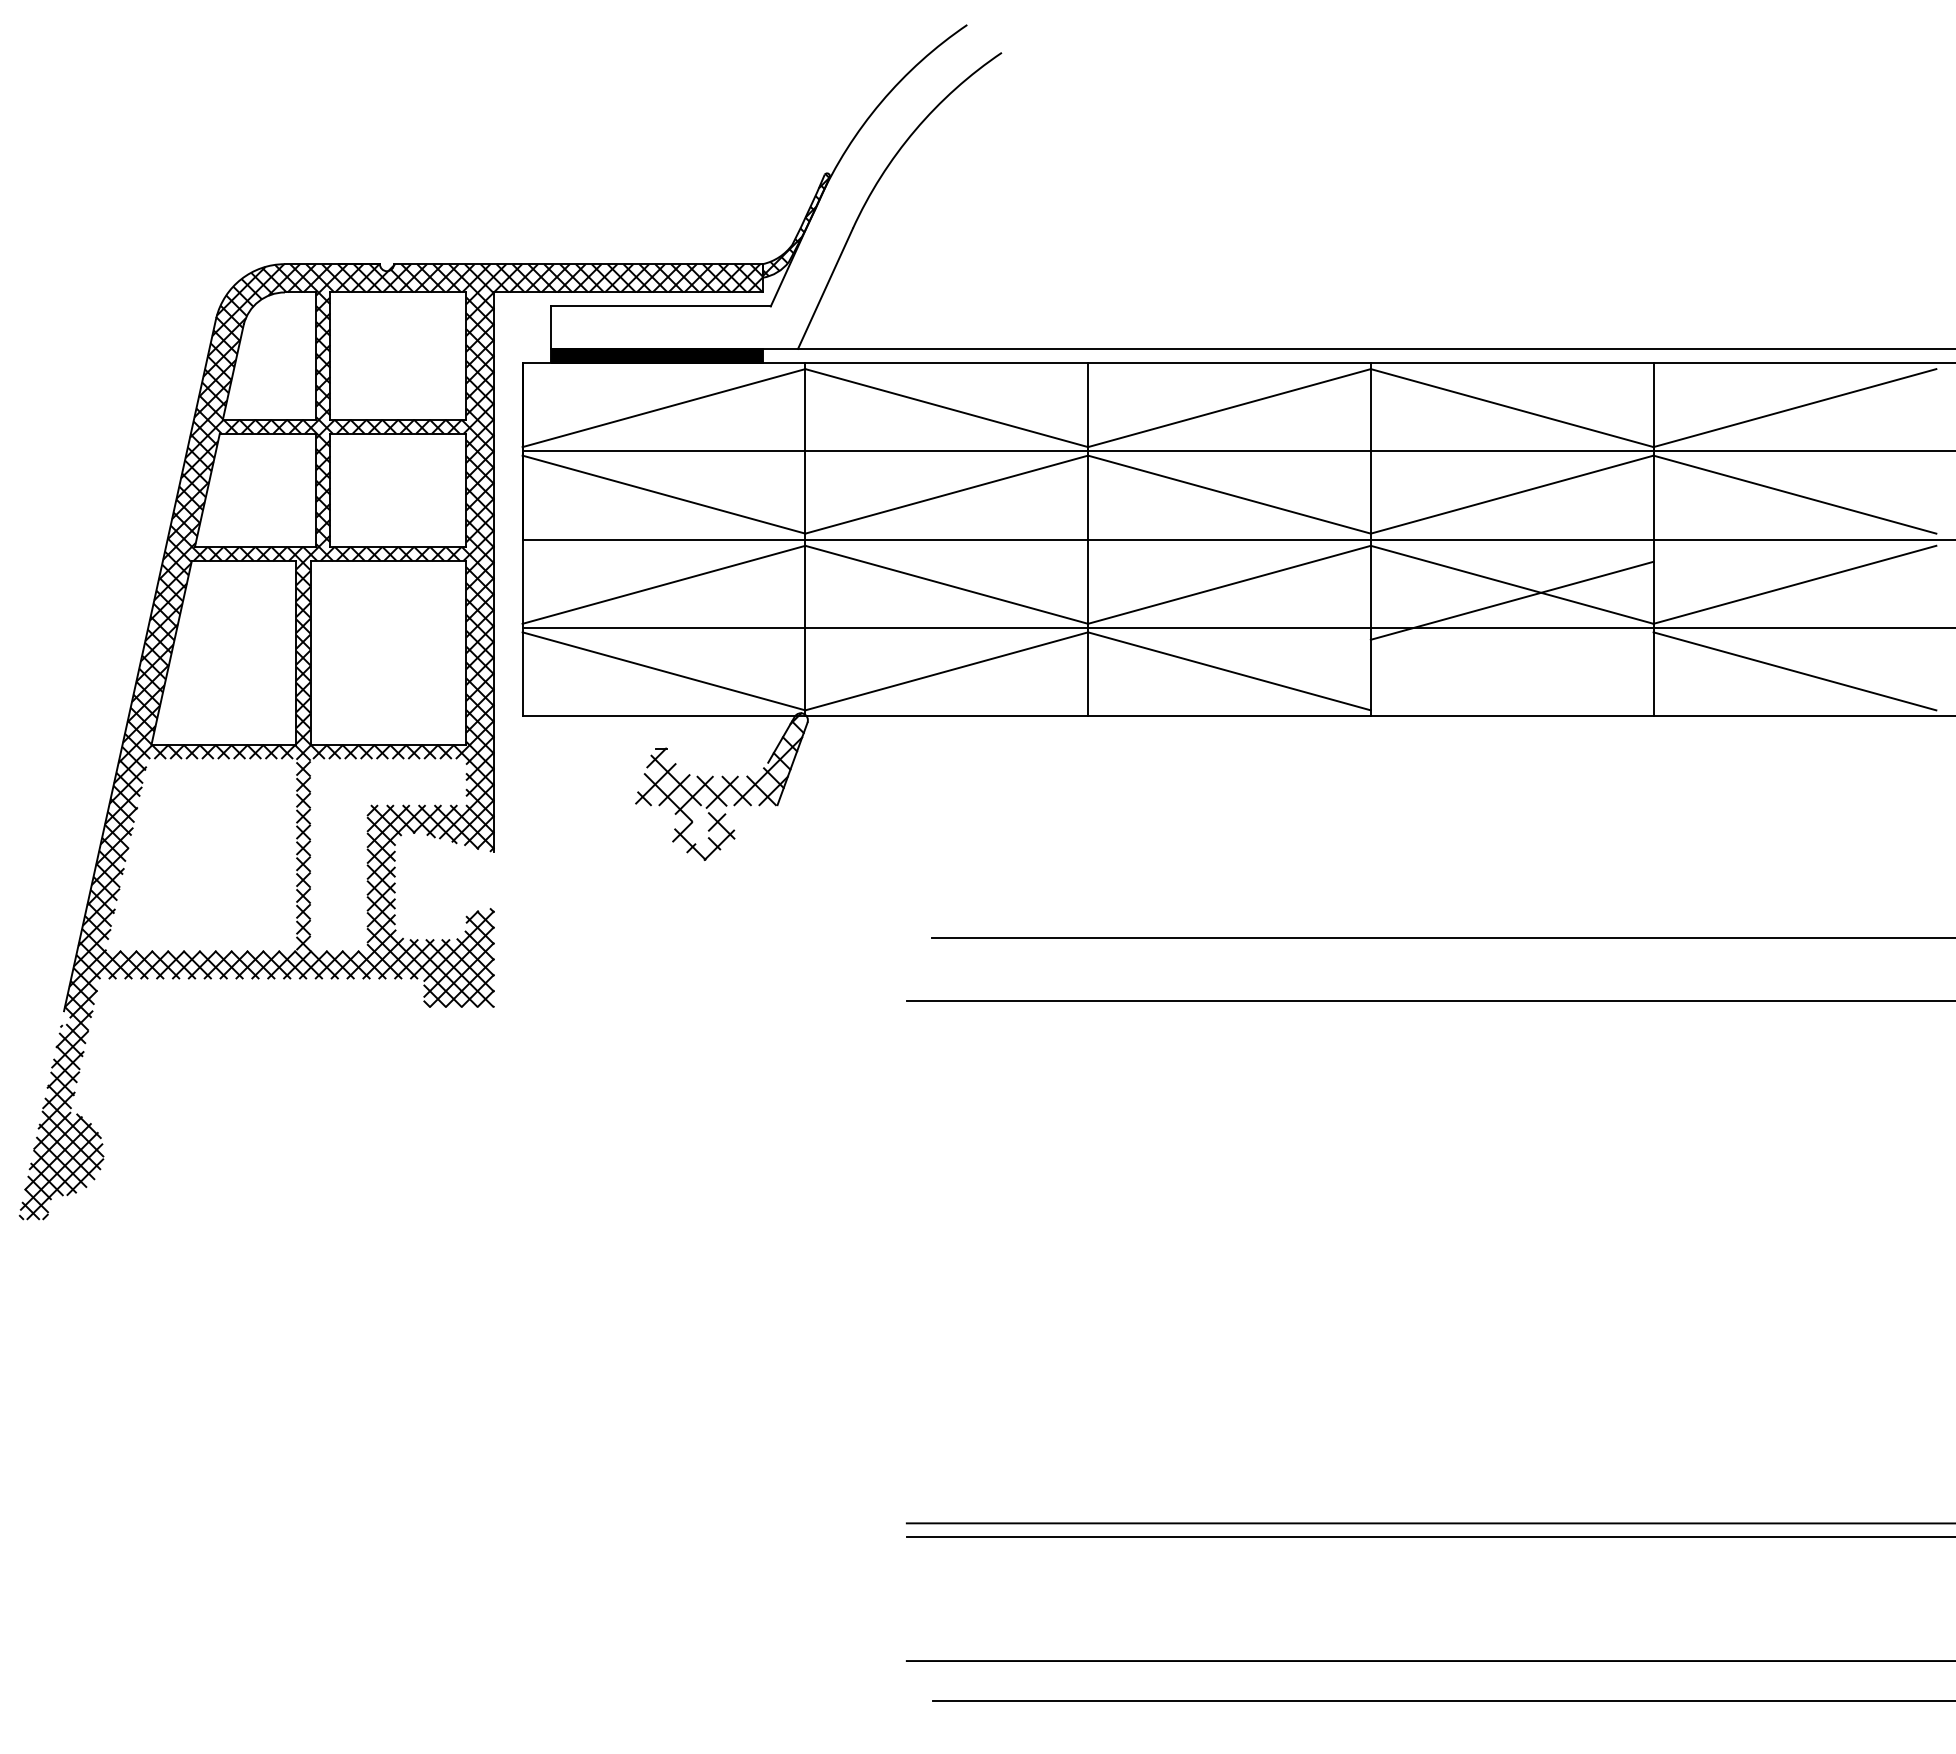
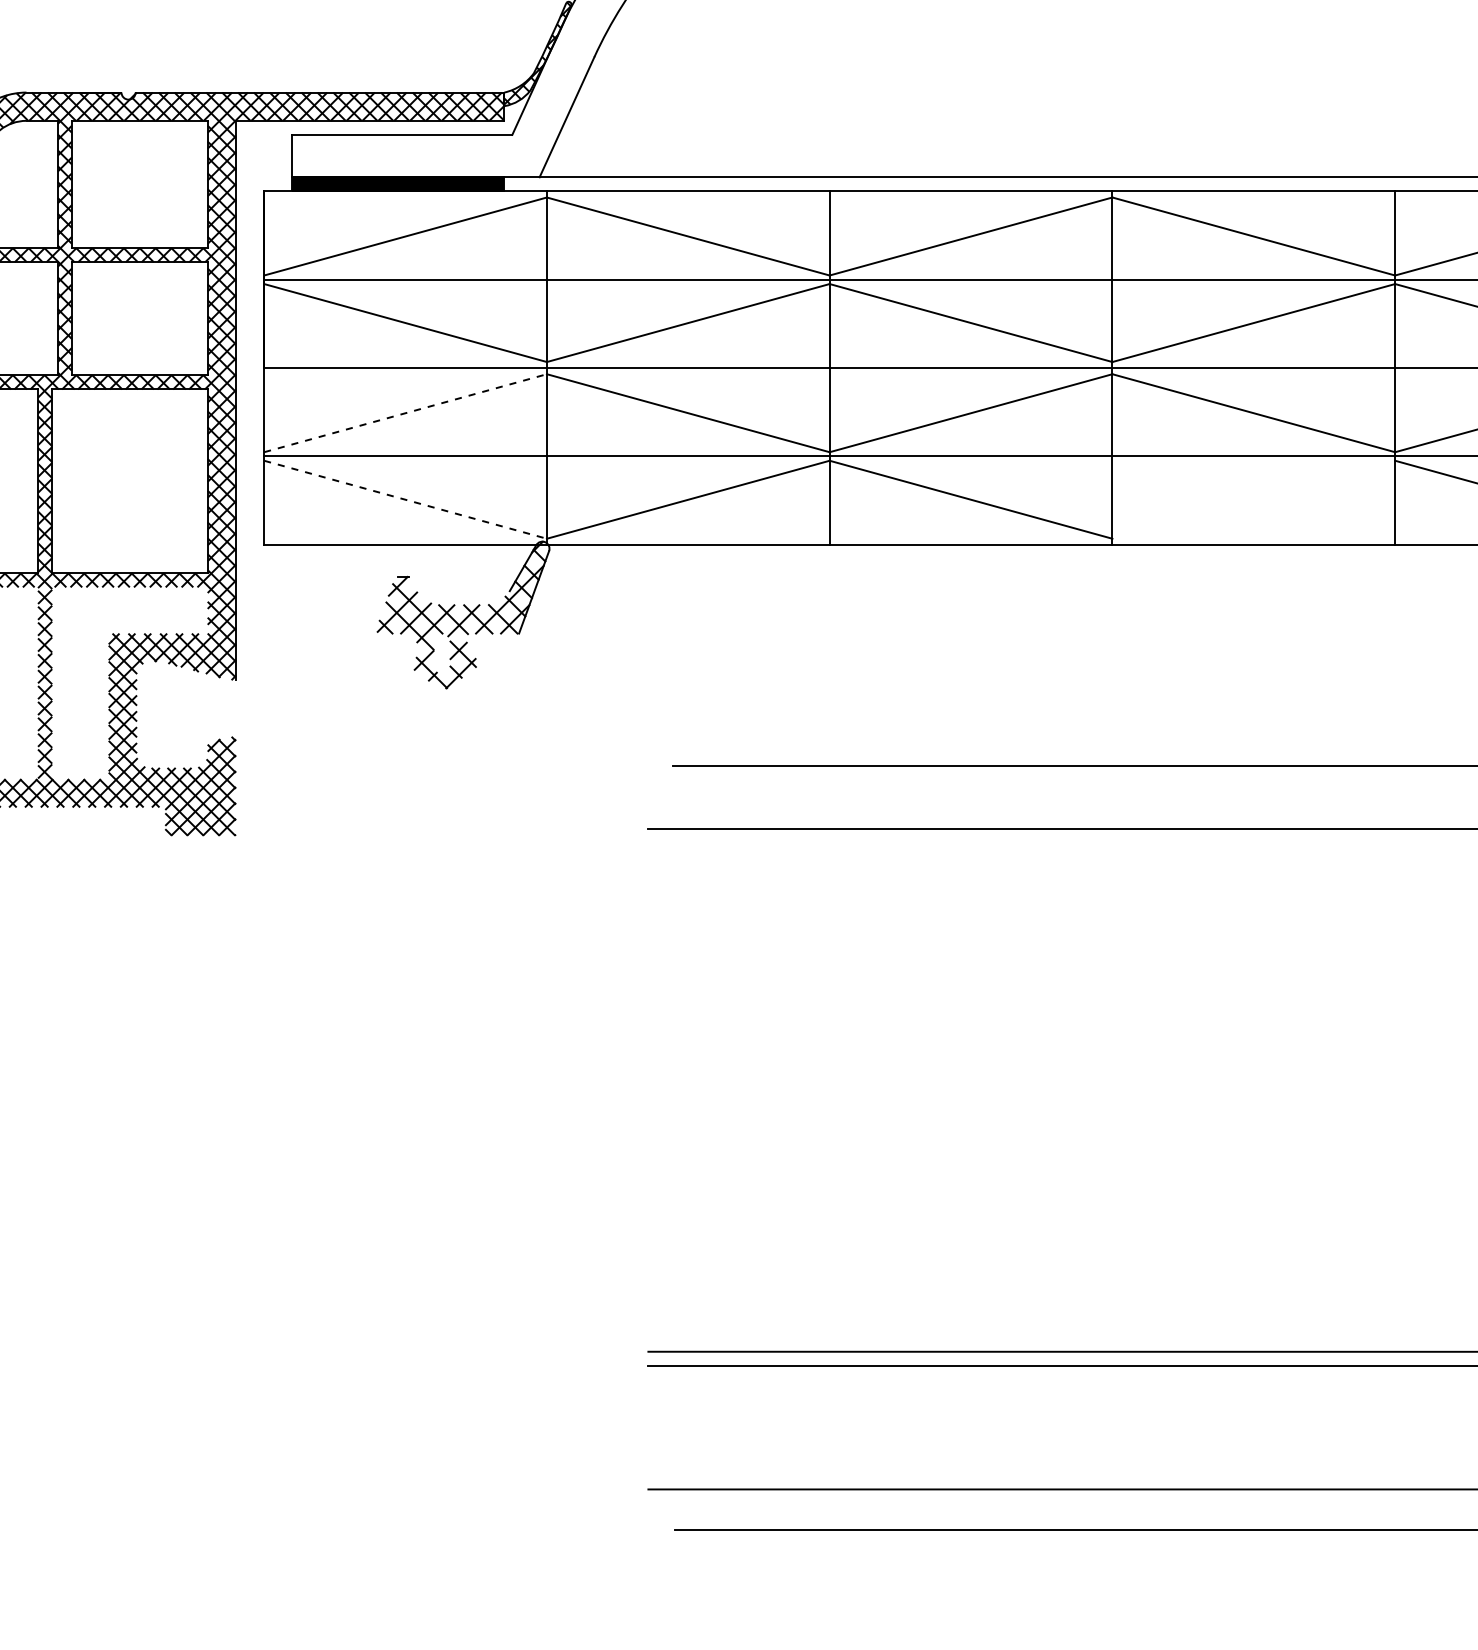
line: (663, 584) -> (405, 412), solid -> dashed
line: (1511, 600) -> (1253, 428), removed
line: (663, 671) -> (405, 499), solid -> dashed

